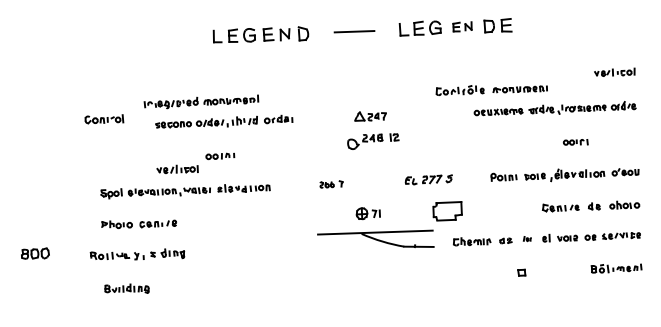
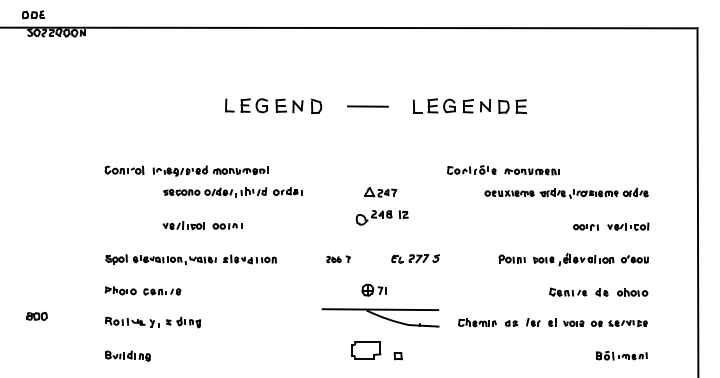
part: (462, 27) -> (476, 106), size x1.43
part: (615, 72) -> (628, 226), moved
part: (104, 118) -> (124, 169), moved
part: (177, 169) -> (183, 225), moved
part: (428, 179) -> (415, 258), moved
part: (448, 211) -> (366, 350), moved
part: (527, 238) -> (533, 322), size x1.67
part: (34, 252) -> (36, 315), size x0.71
part: (137, 255) -> (153, 322), moved
part: (521, 272) -> (397, 356), moved

